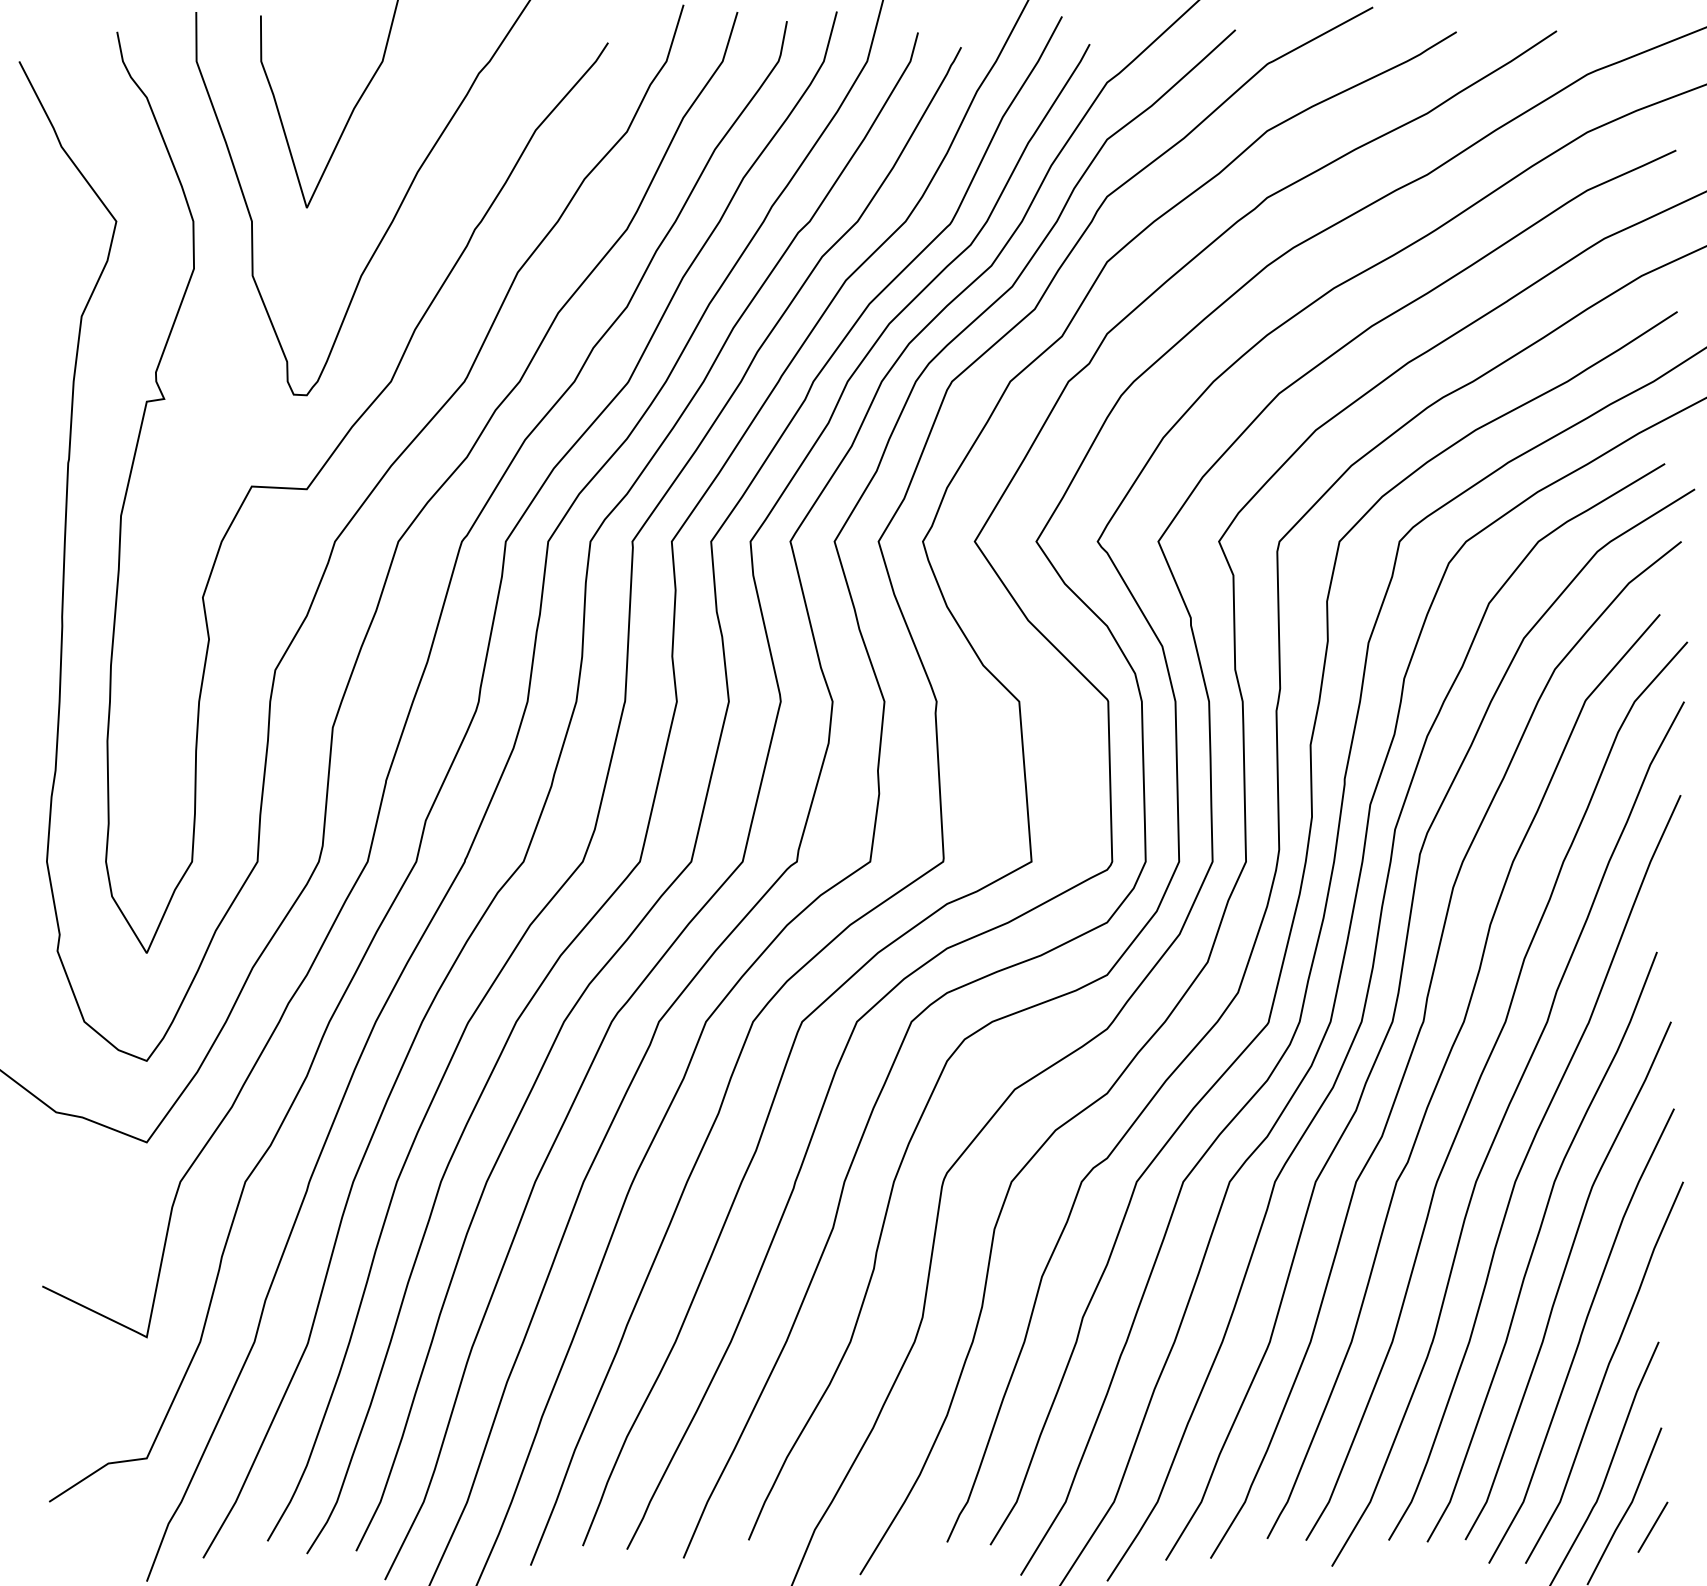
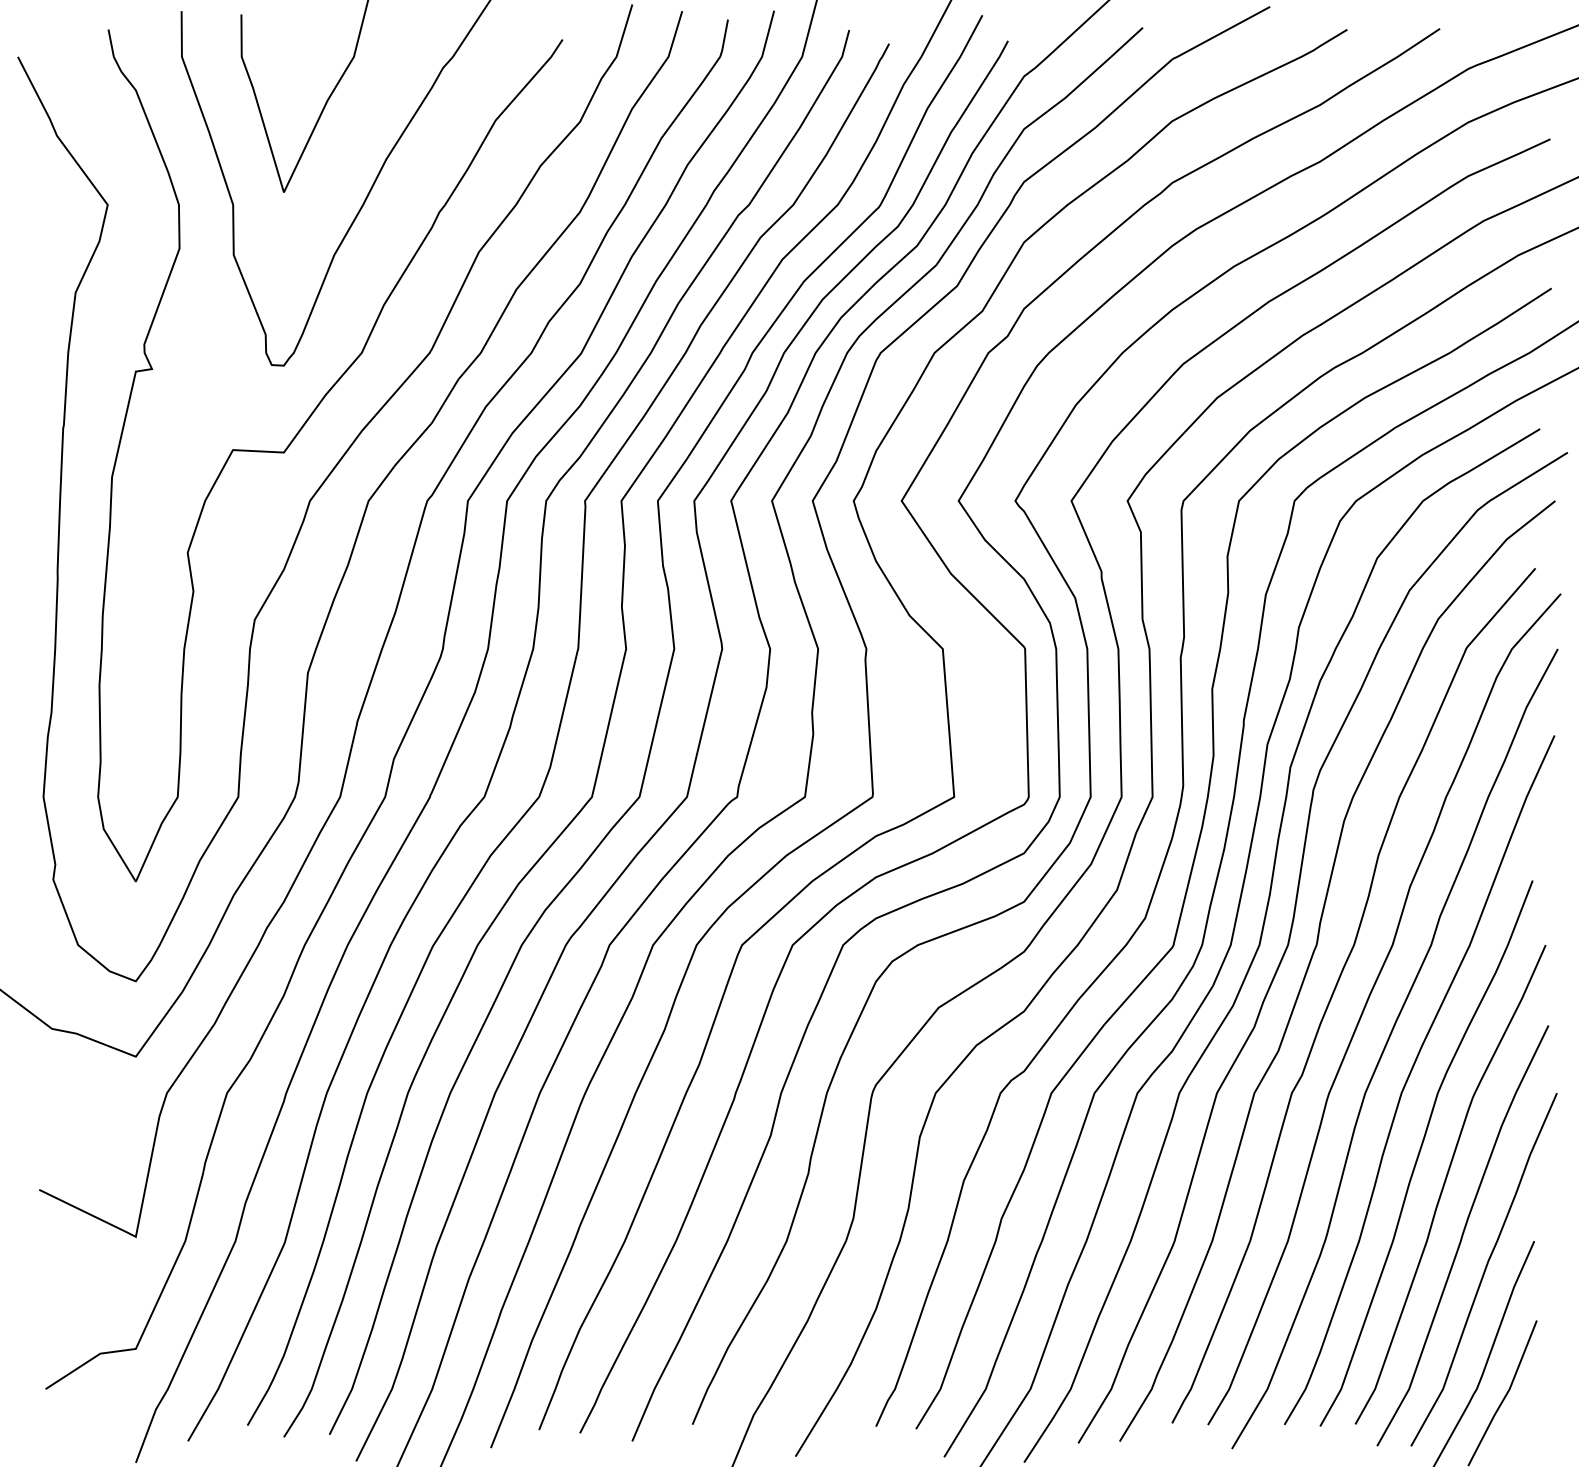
line: (1652, 1526) -> (1528, 1411), removed

